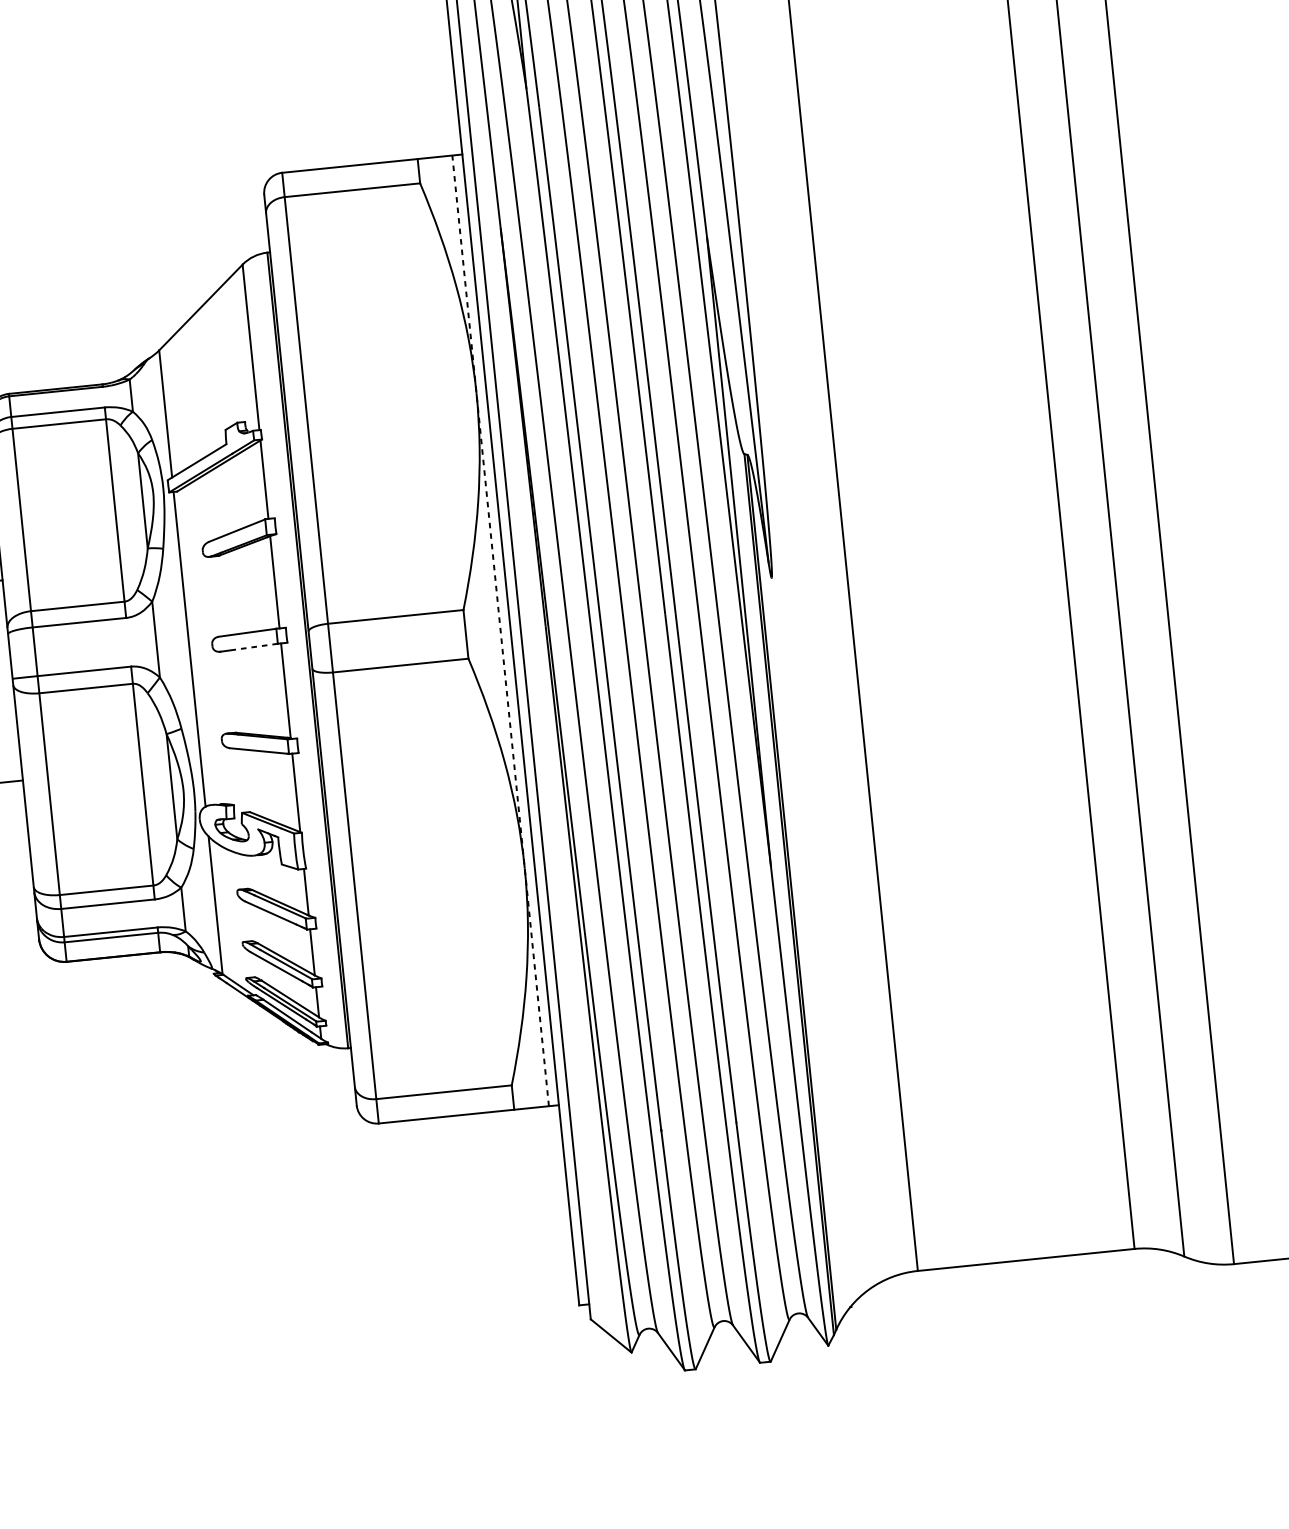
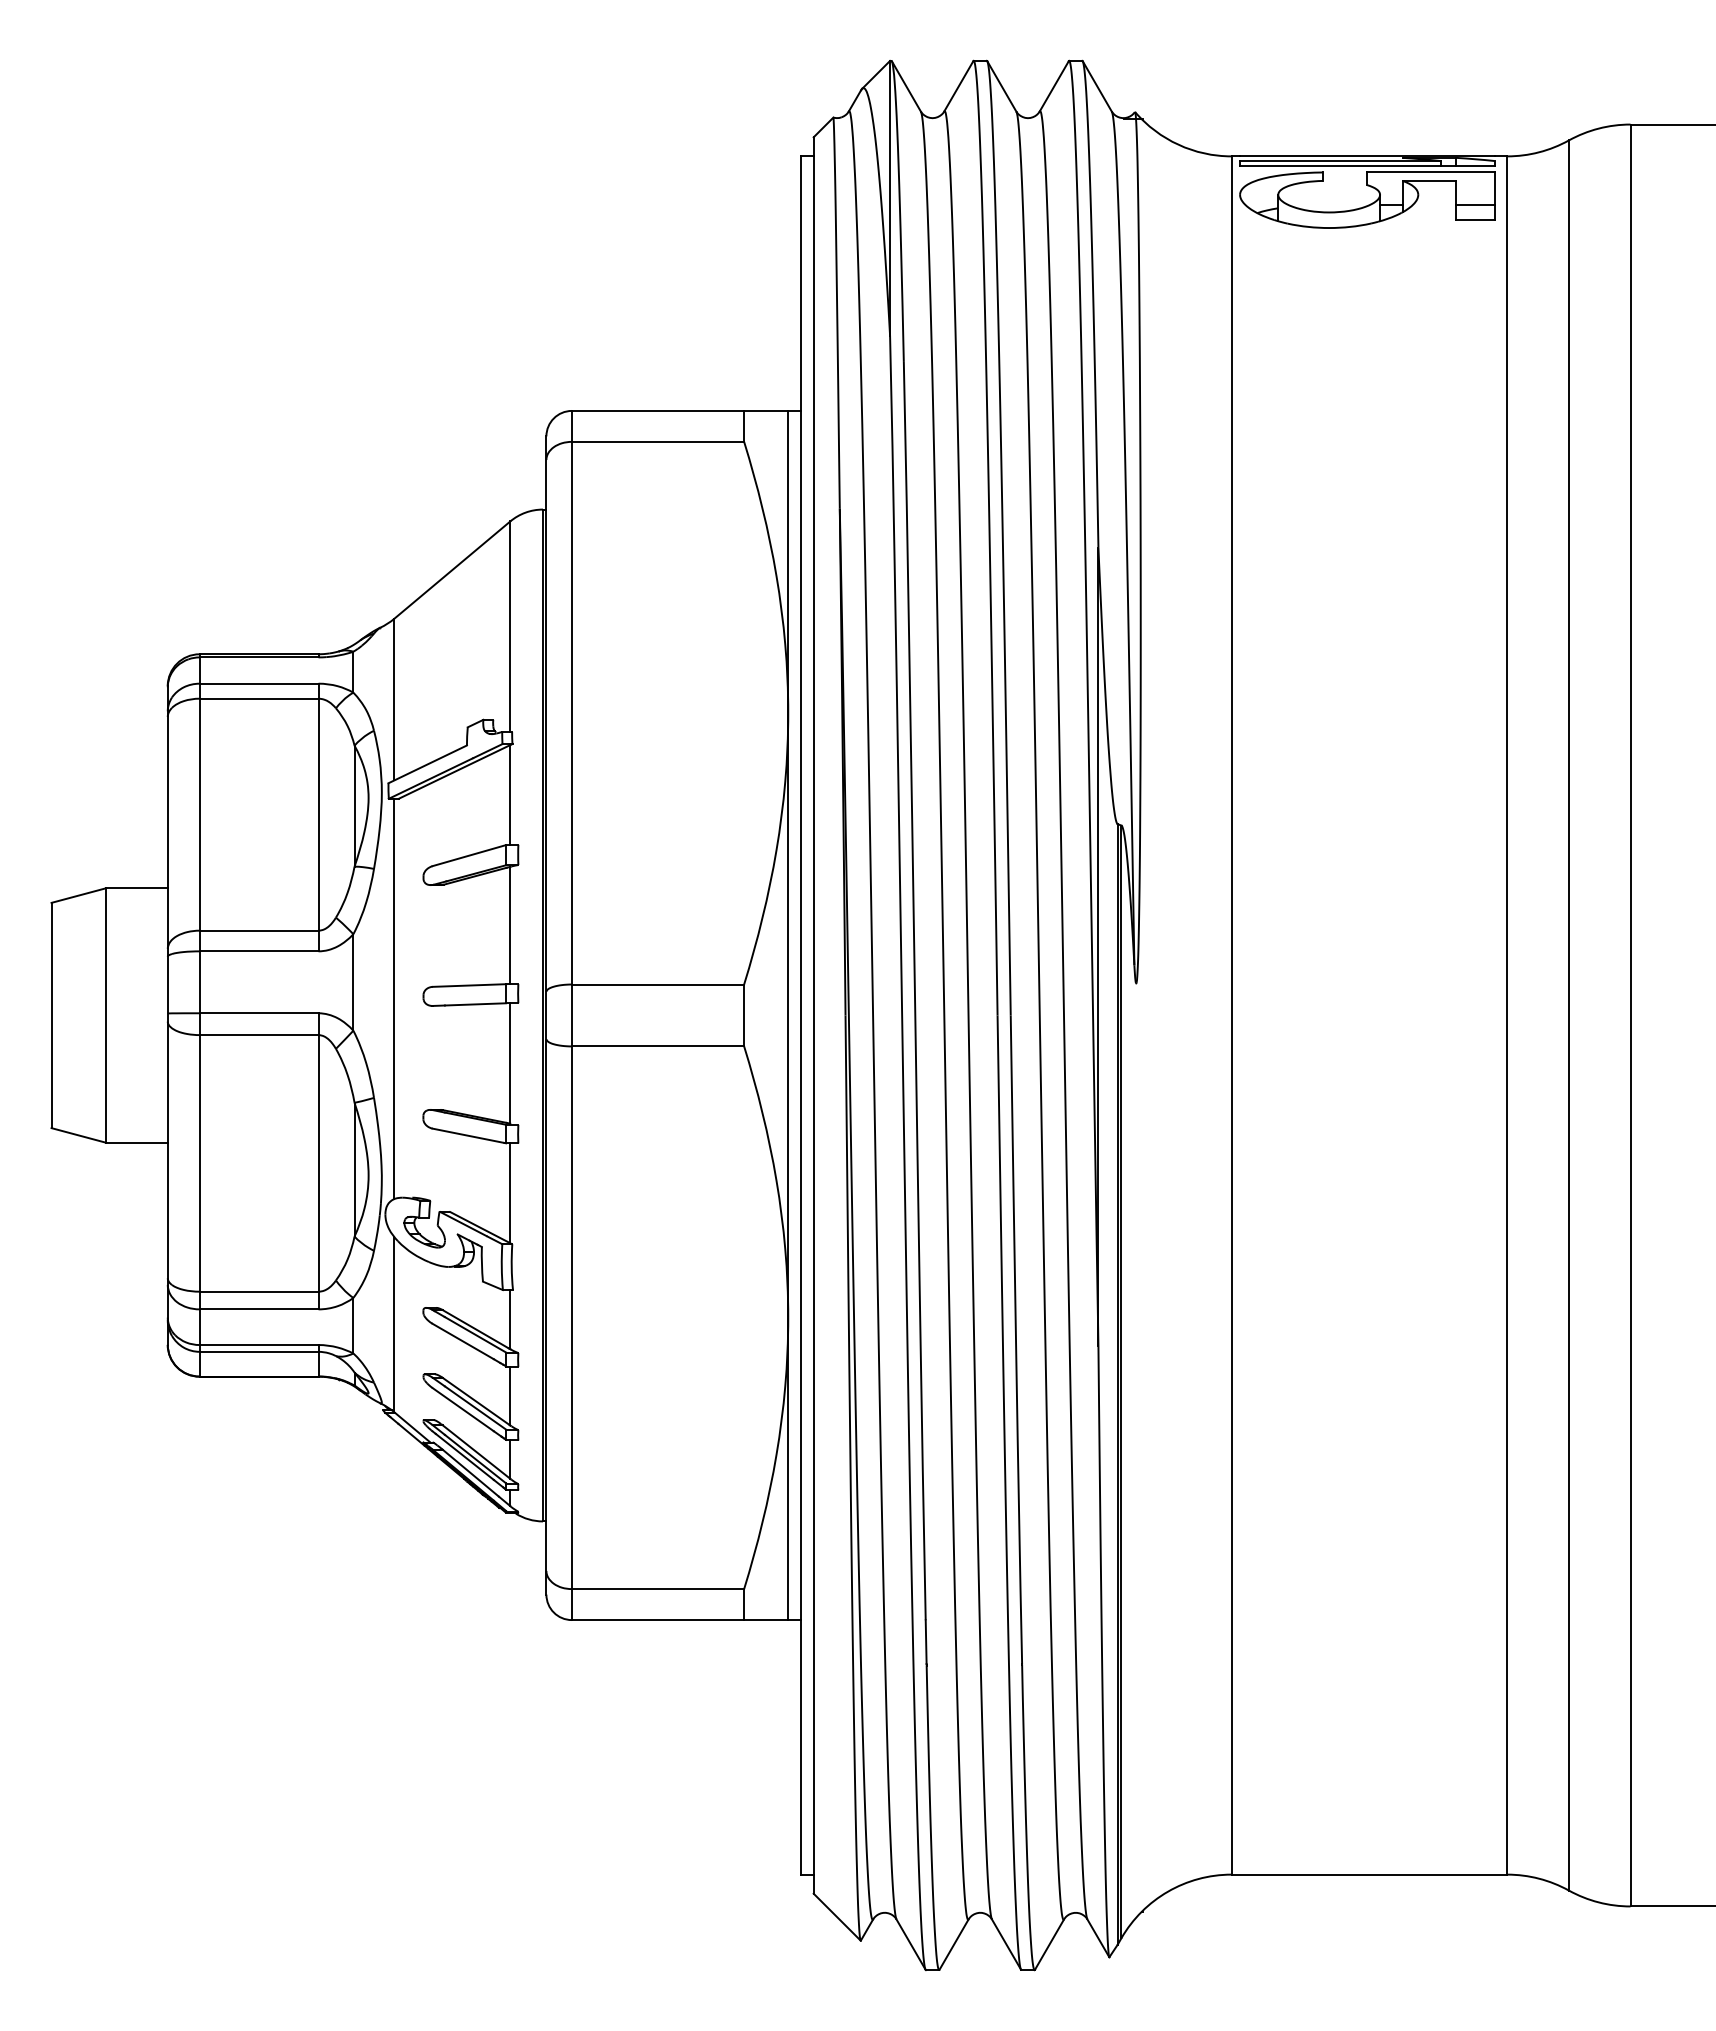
line: (500, 630) -> (788, 1015), dashed -> solid
line: (253, 647) -> (475, 1004), dashed -> solid

